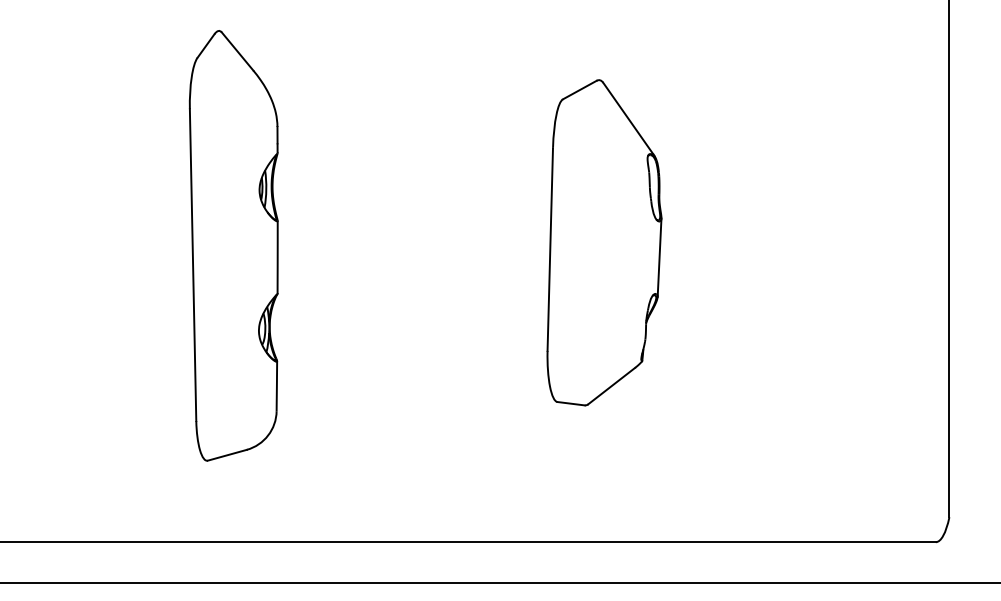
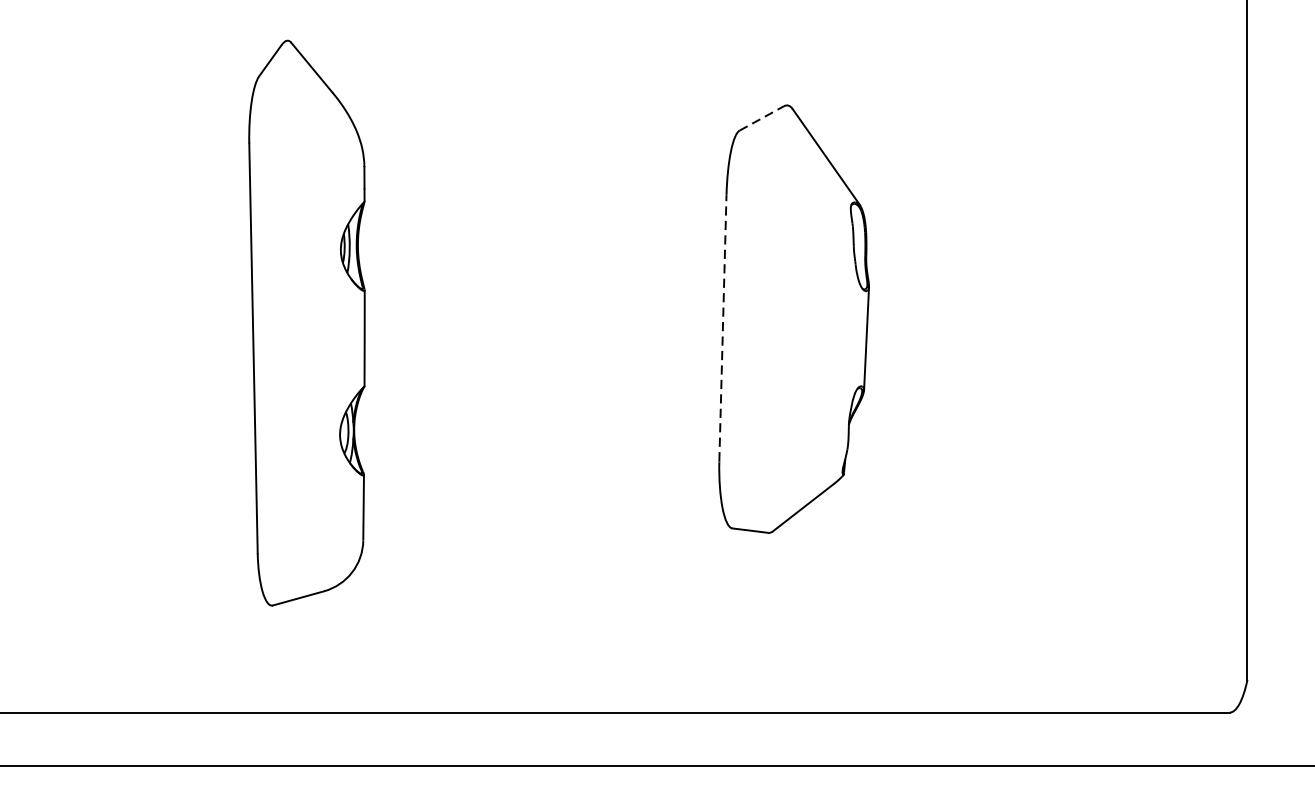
line: (580, 89) -> (762, 117), solid -> dashed
line: (550, 249) -> (723, 327), solid -> dashed

